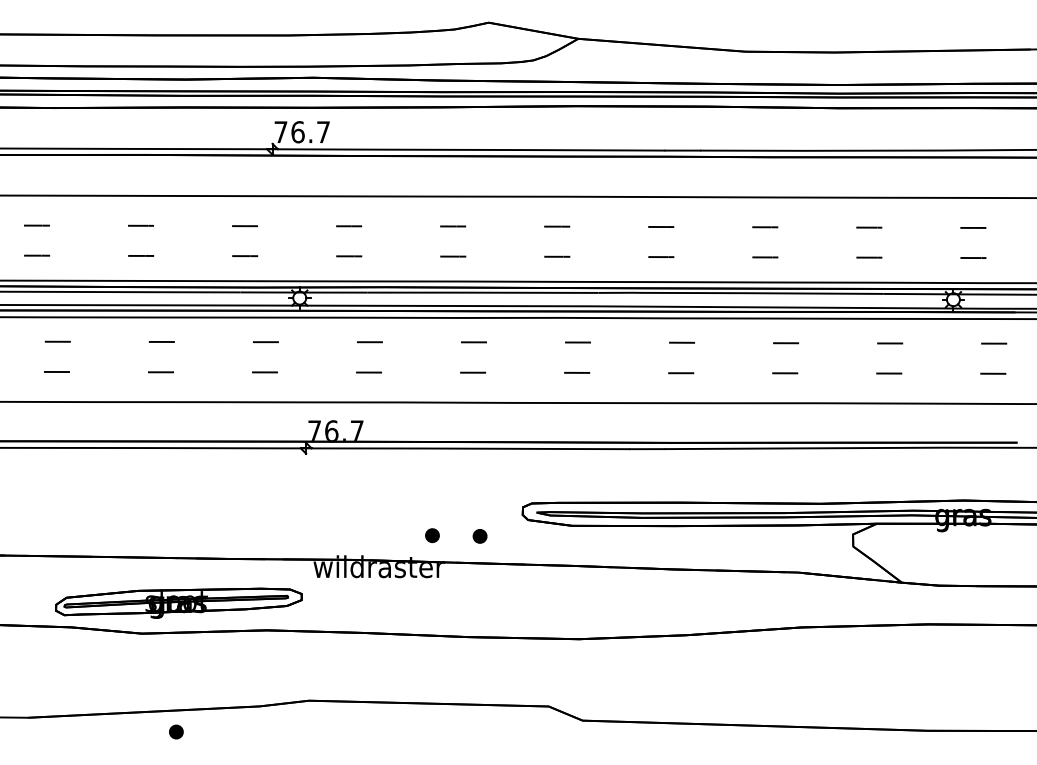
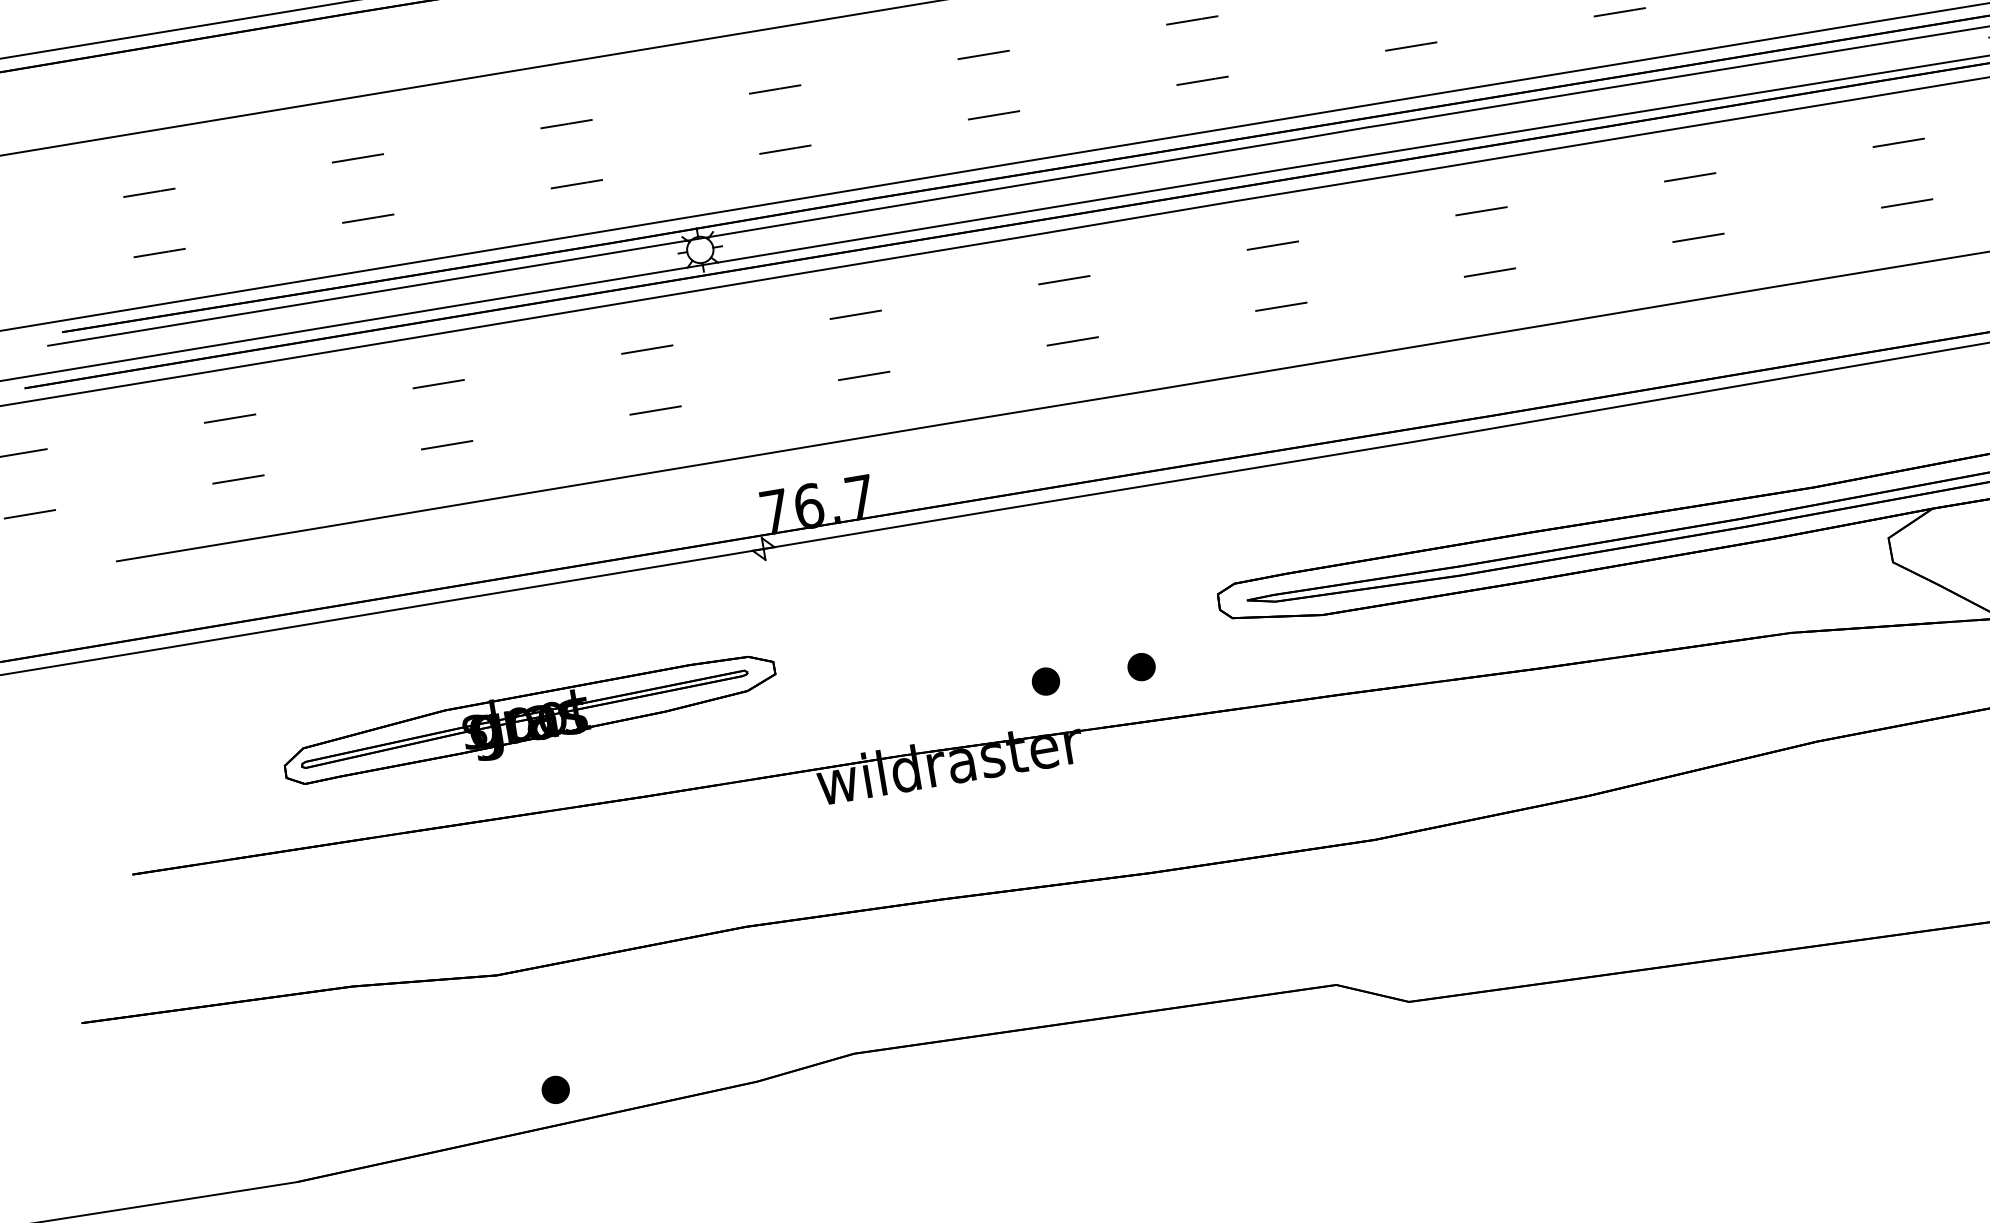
part: (178, 602) -> (529, 720), moved
part: (176, 731) -> (555, 1088), moved

